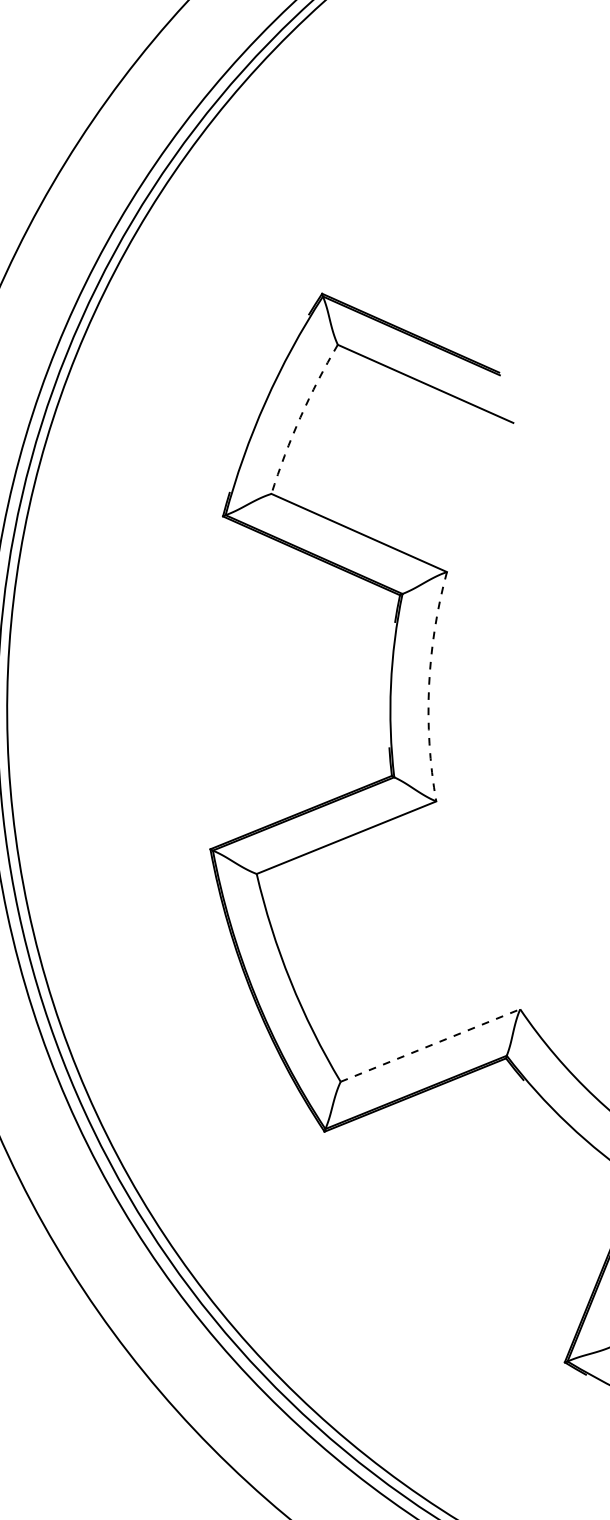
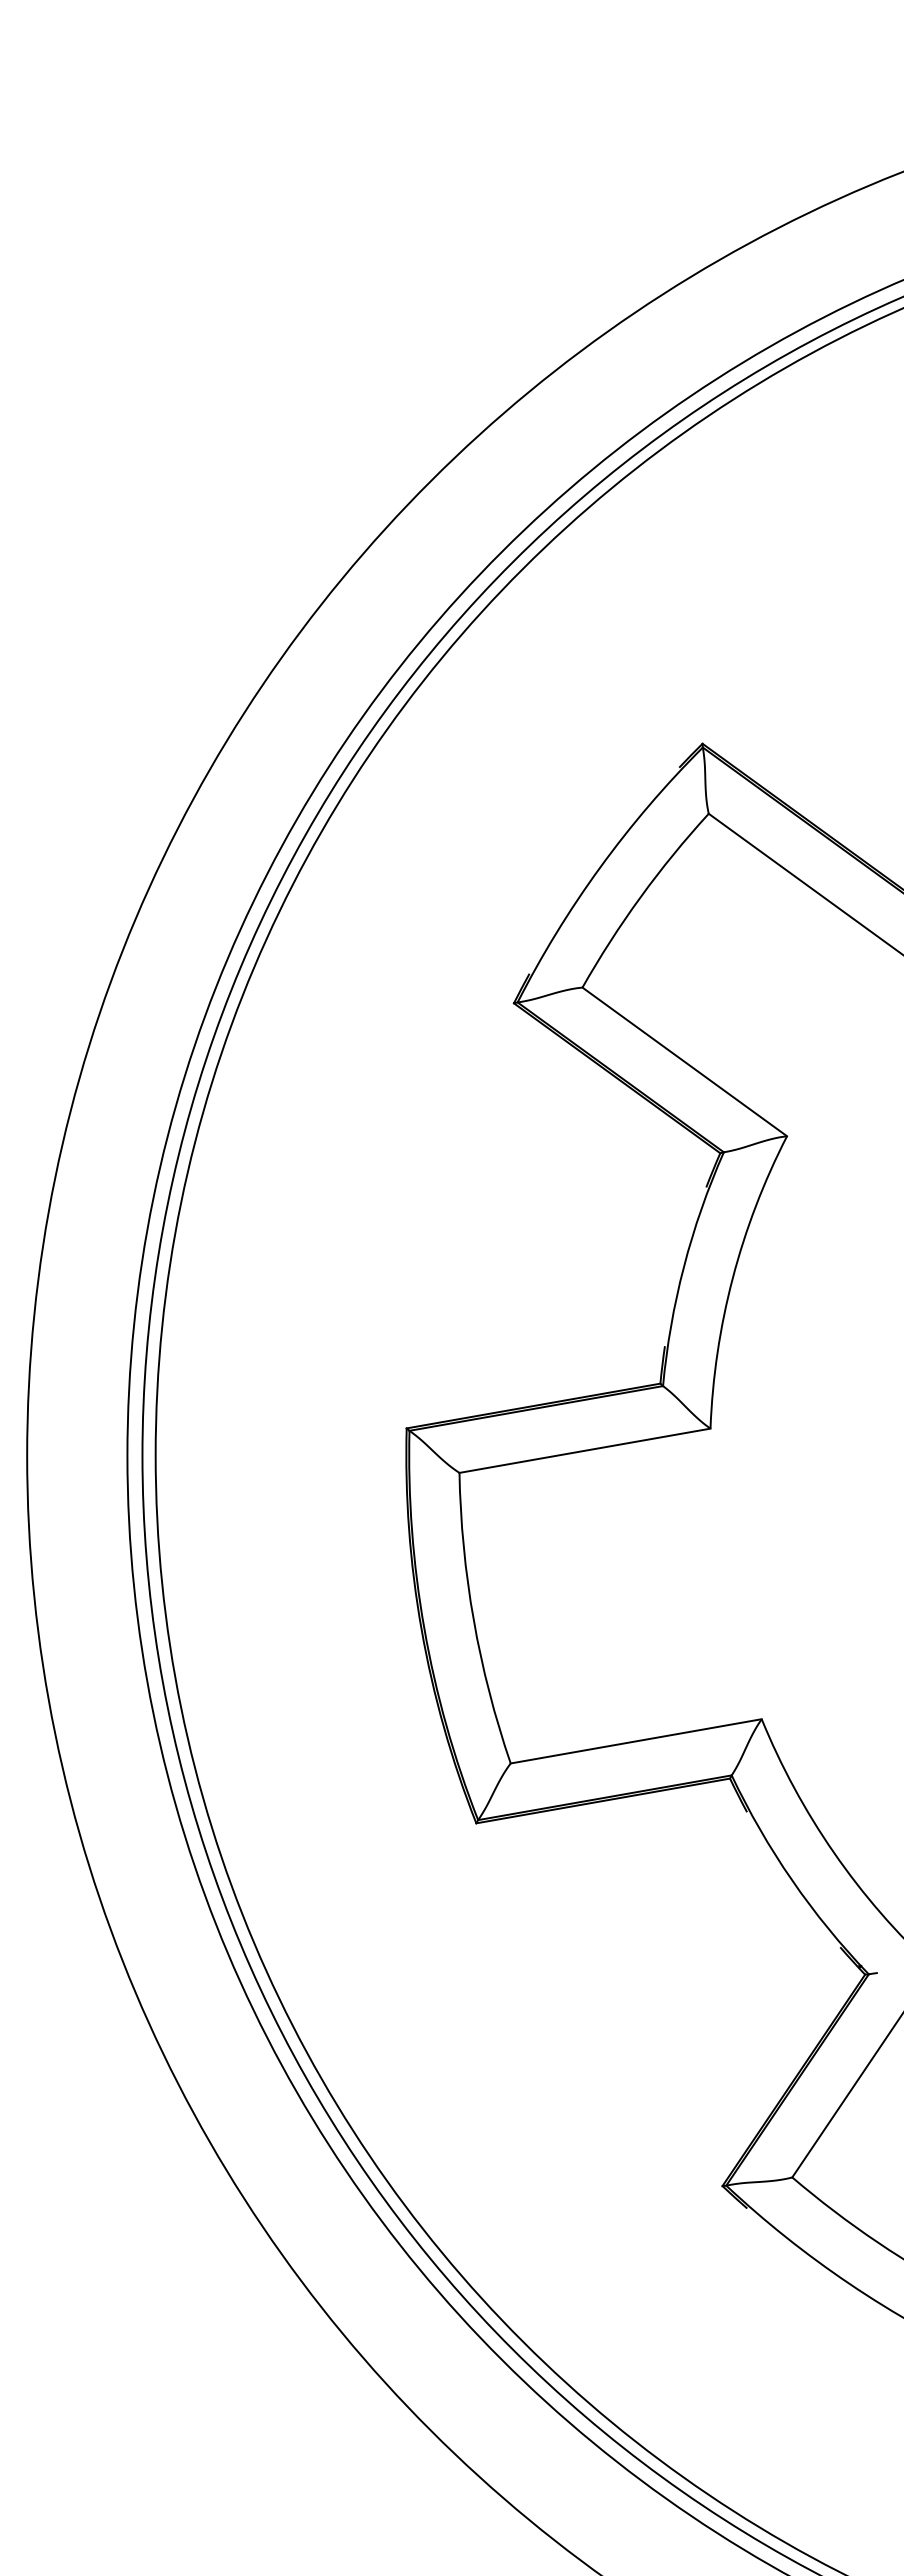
arc: (300, 417) -> (640, 897), dashed -> solid
arc: (428, 686) -> (732, 1278), dashed -> solid
line: (430, 1045) -> (636, 1741), dashed -> solid

